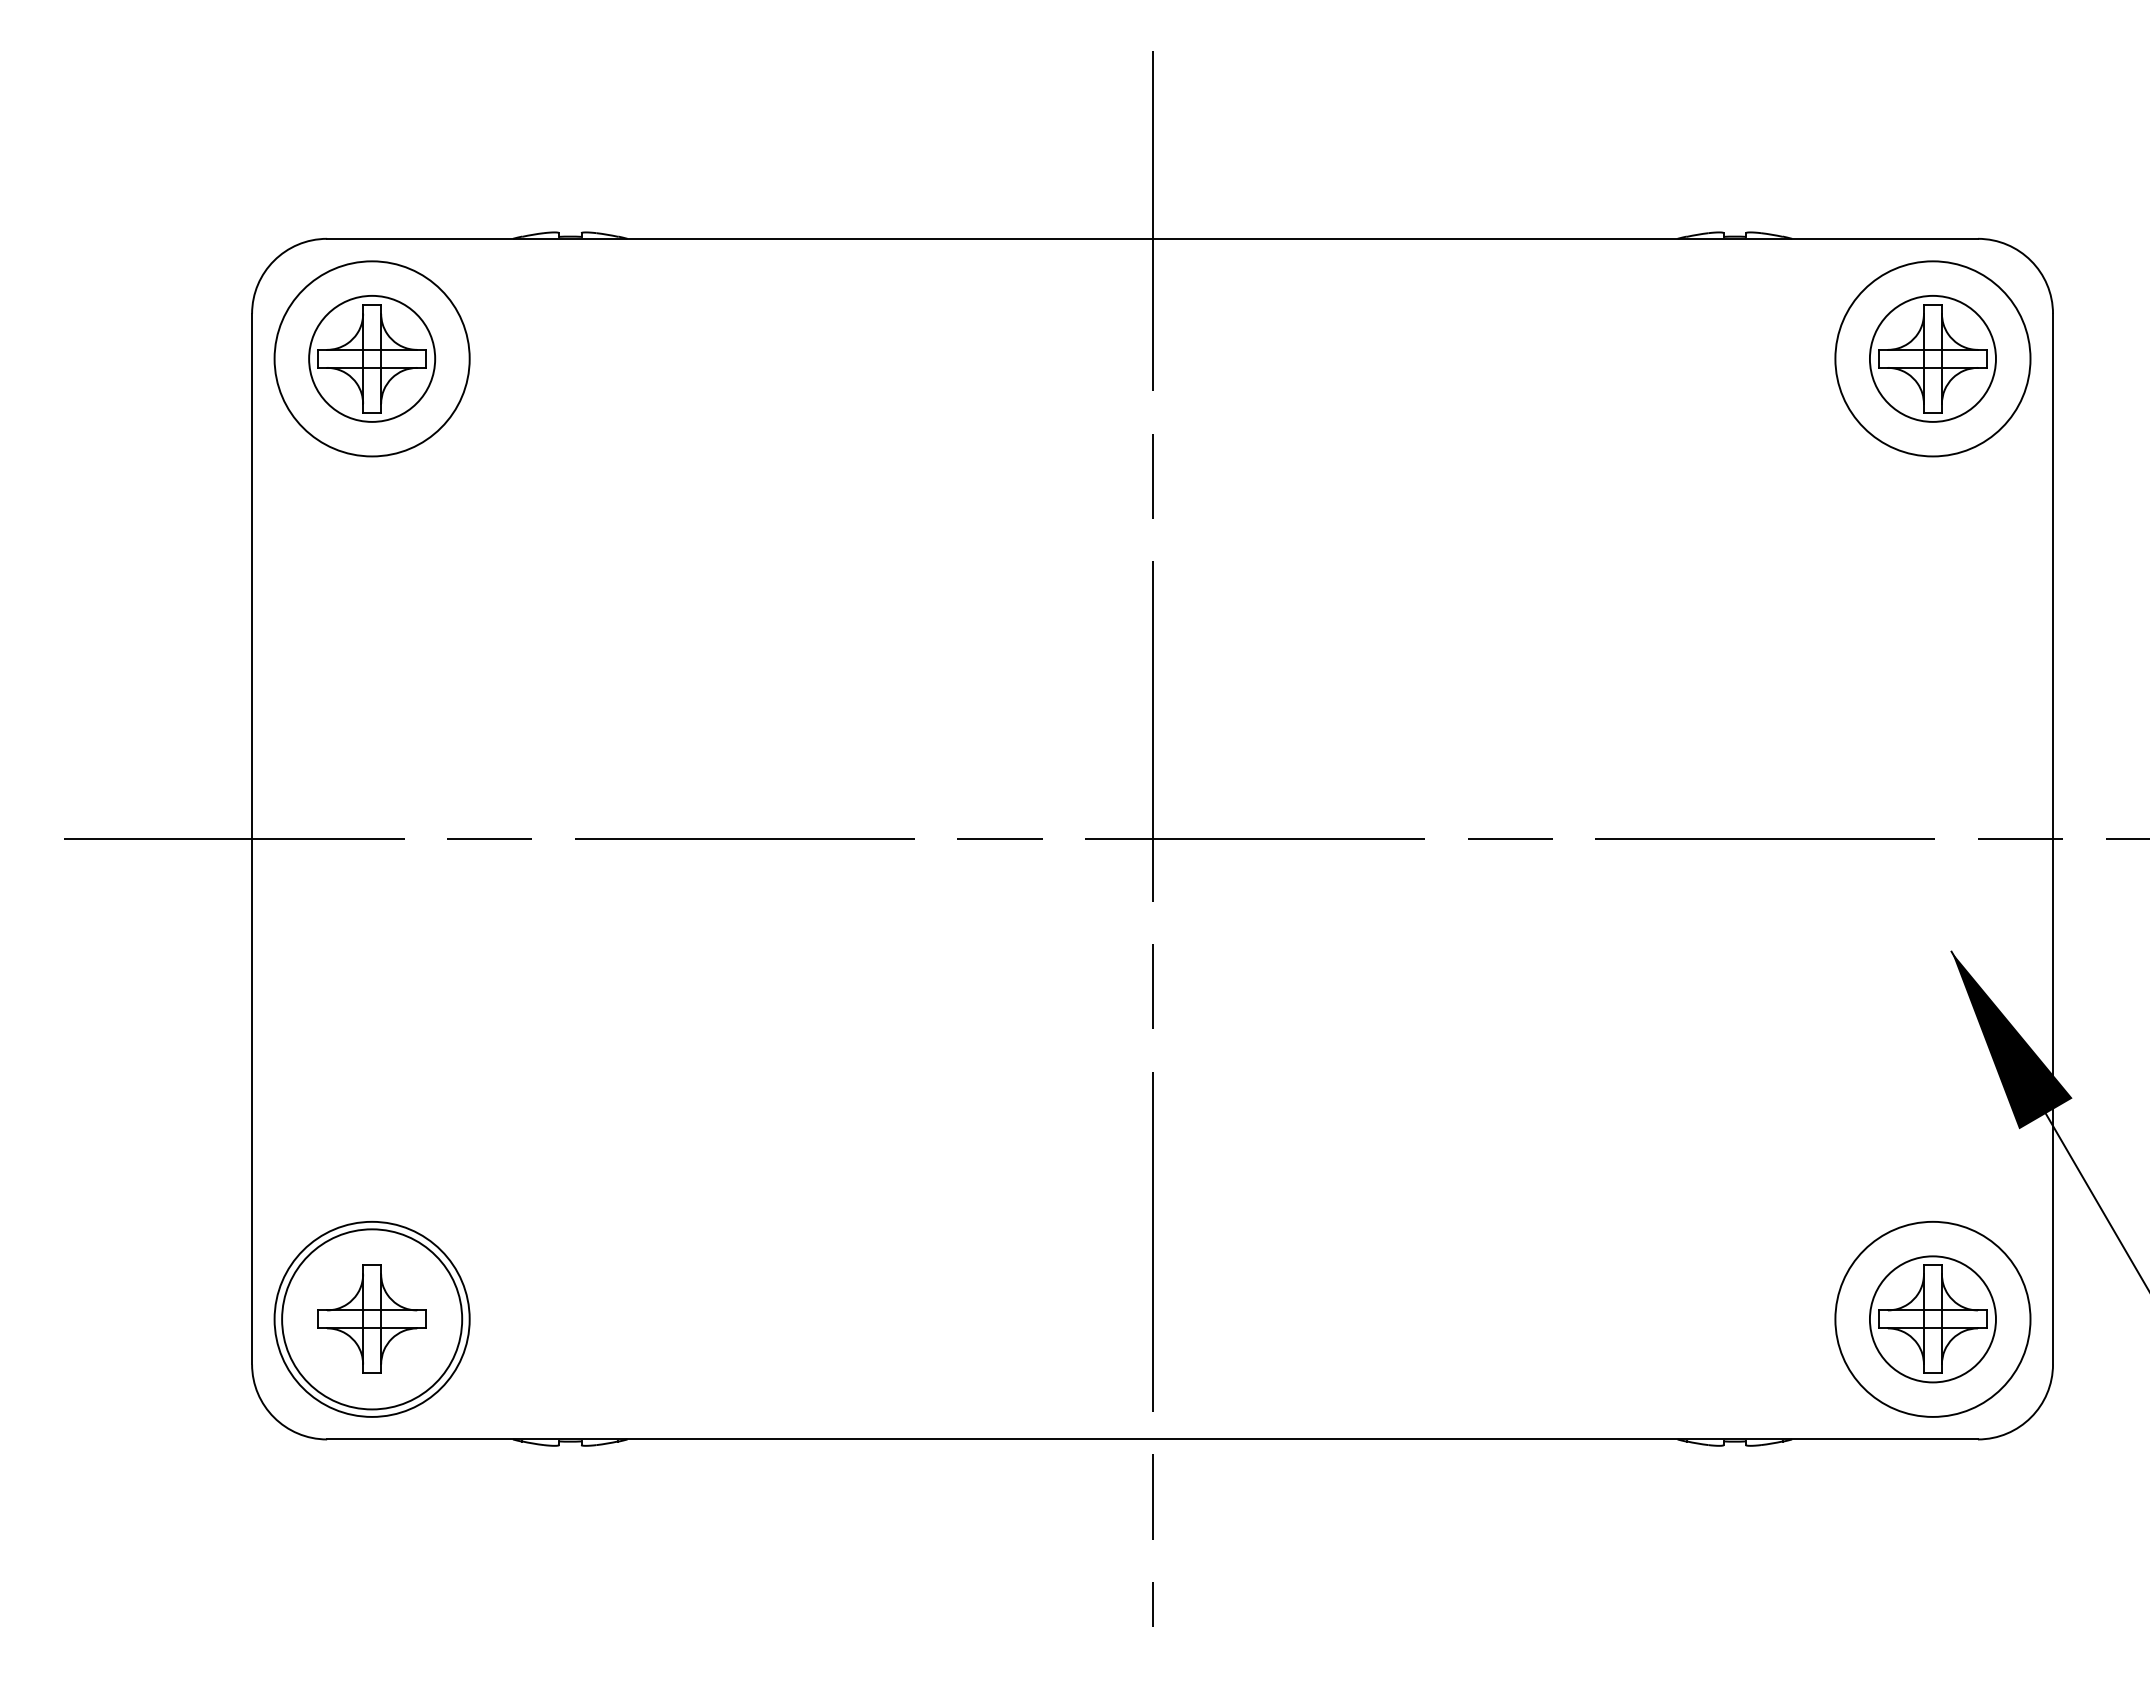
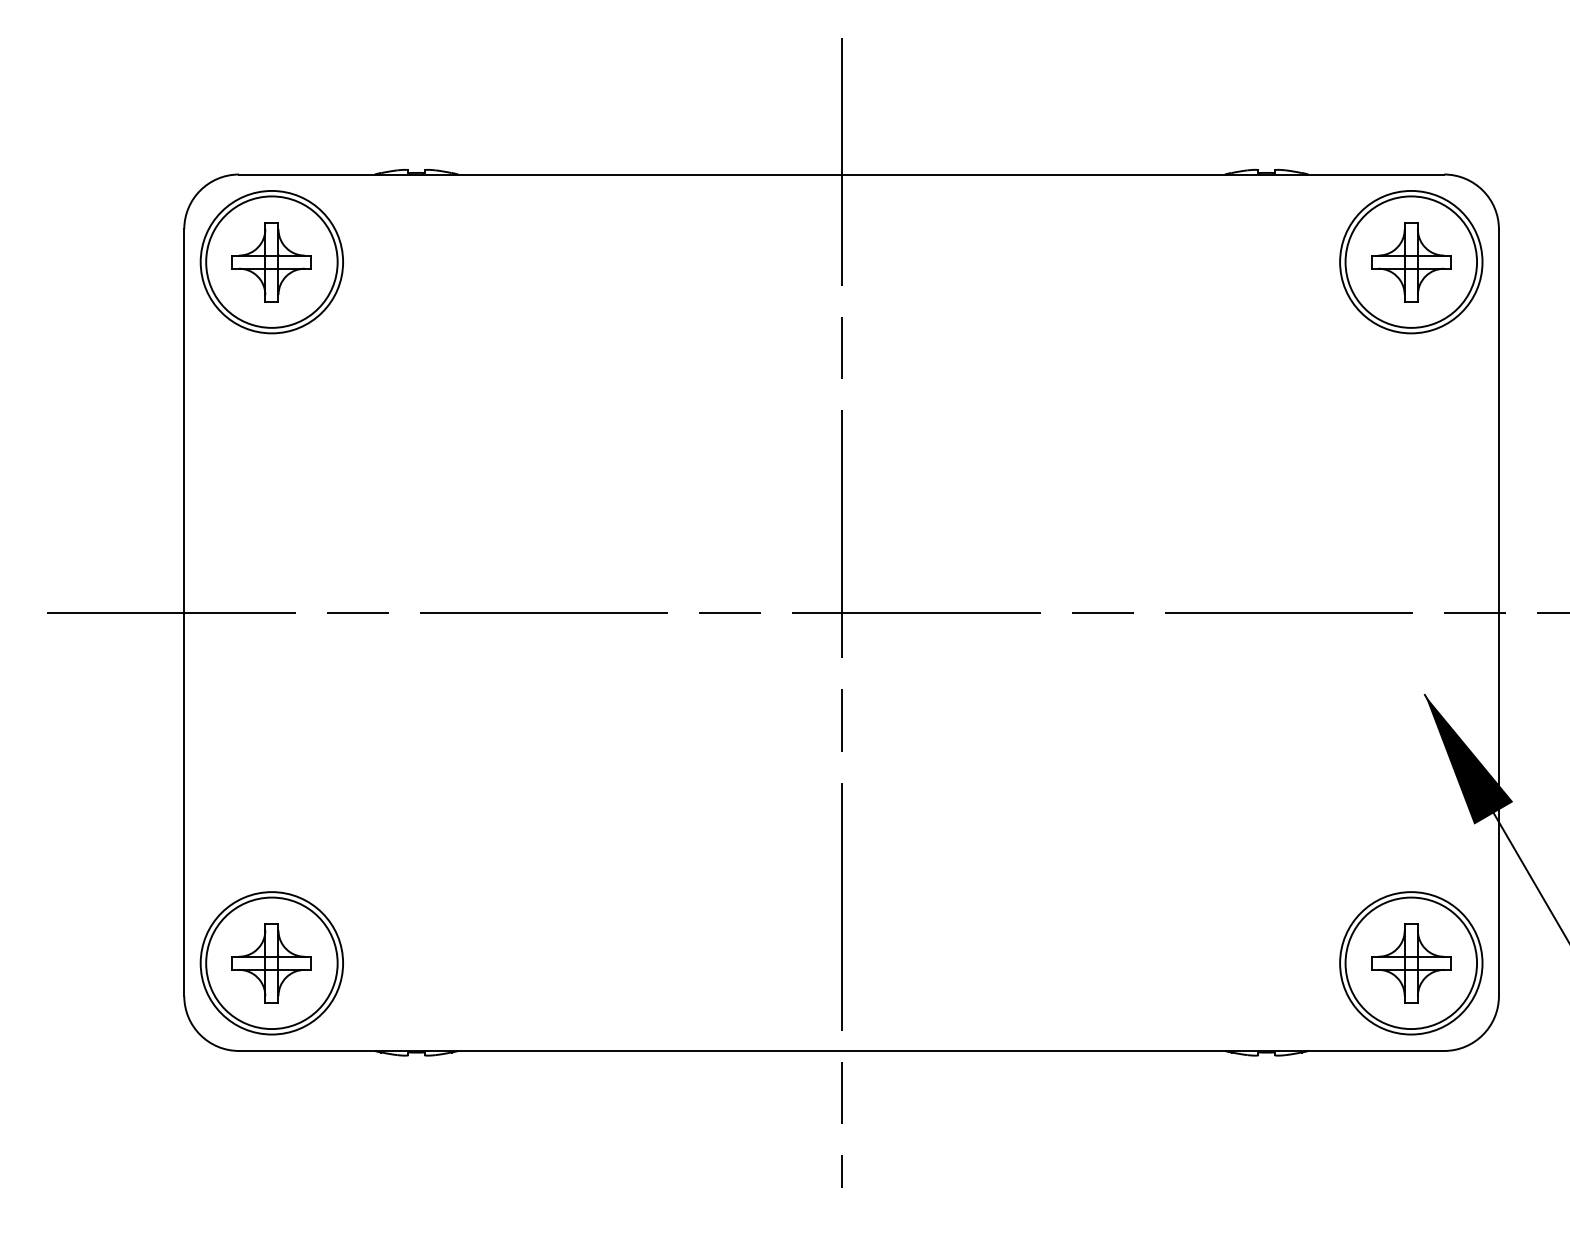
circle: (372, 358) -> (272, 261), size x1.43
circle: (1932, 358) -> (1410, 261), size x1.43
circle: (1932, 1319) -> (1410, 963), size x1.43

